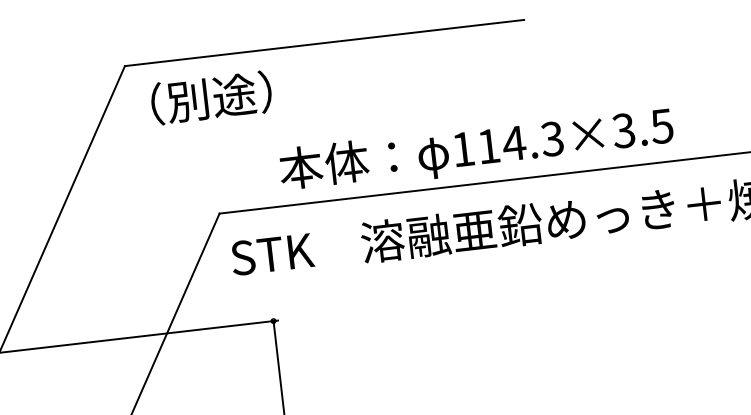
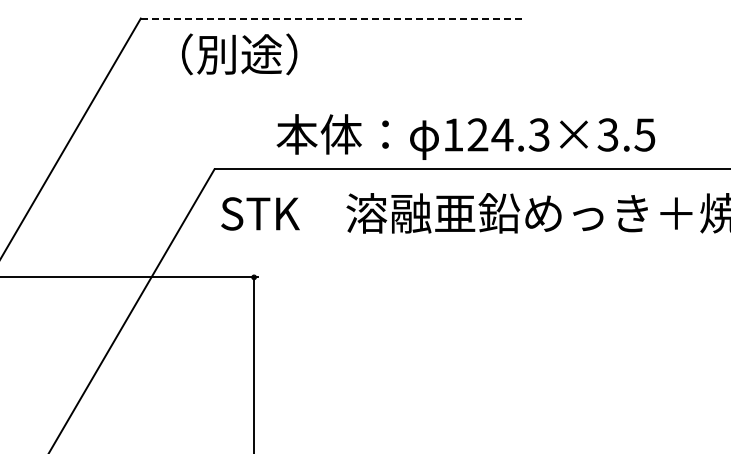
line: (324, 42) -> (333, 18), solid -> dashed
text: (211, 98) -> (239, 54), moved
text: (488, 146) -> (477, 134), 114.3×3.5 -> 124.3×3.5

